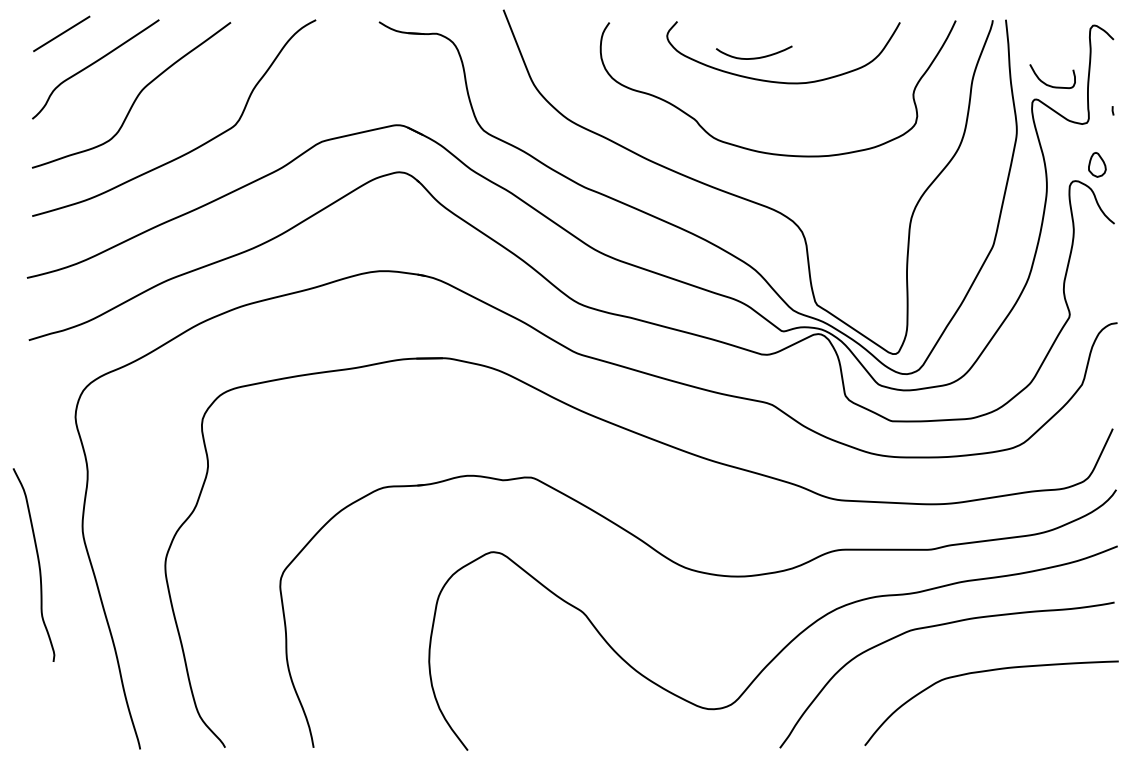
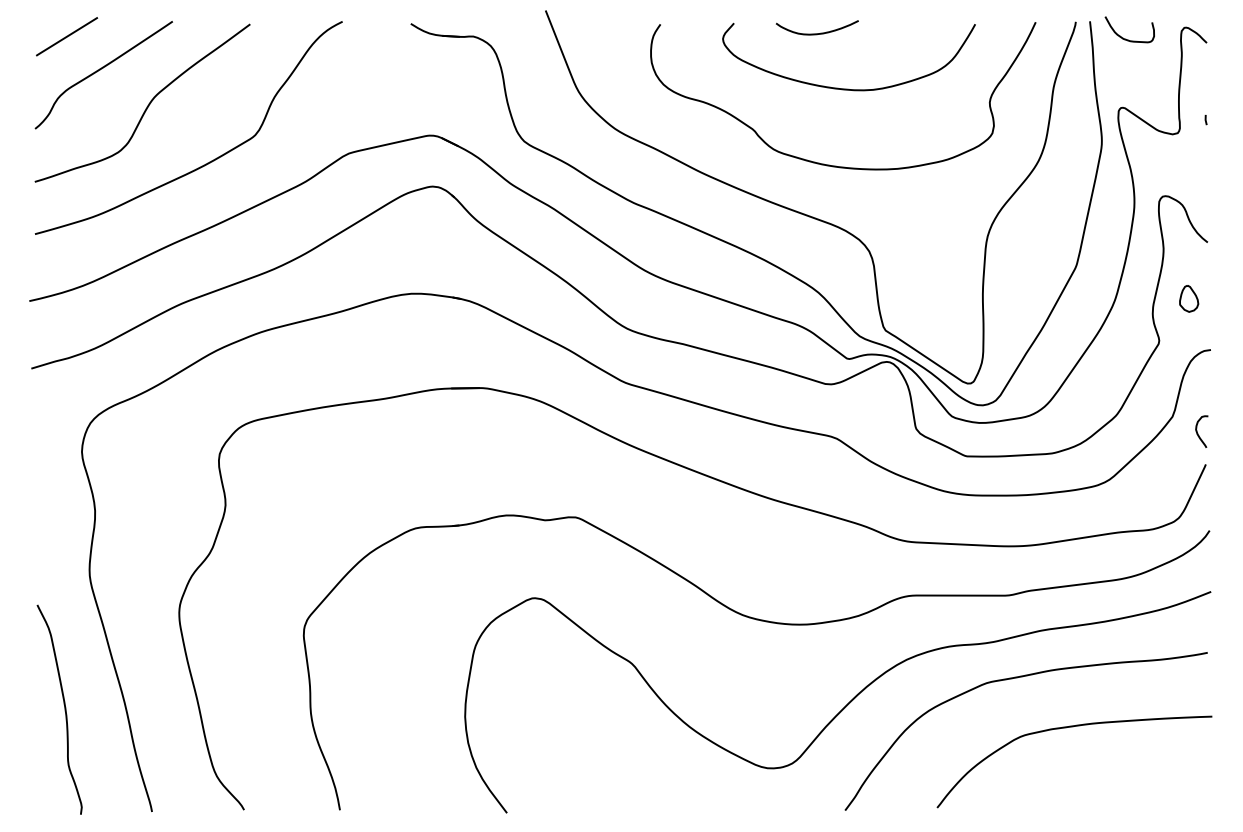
curve: (754, 57) -> (817, 32), moved
curve: (1049, 84) -> (1126, 38), moved
part: (1097, 164) -> (1189, 298), moved
curve: (1106, 400) -> (1199, 433), added
curve: (38, 564) -> (64, 709), moved

